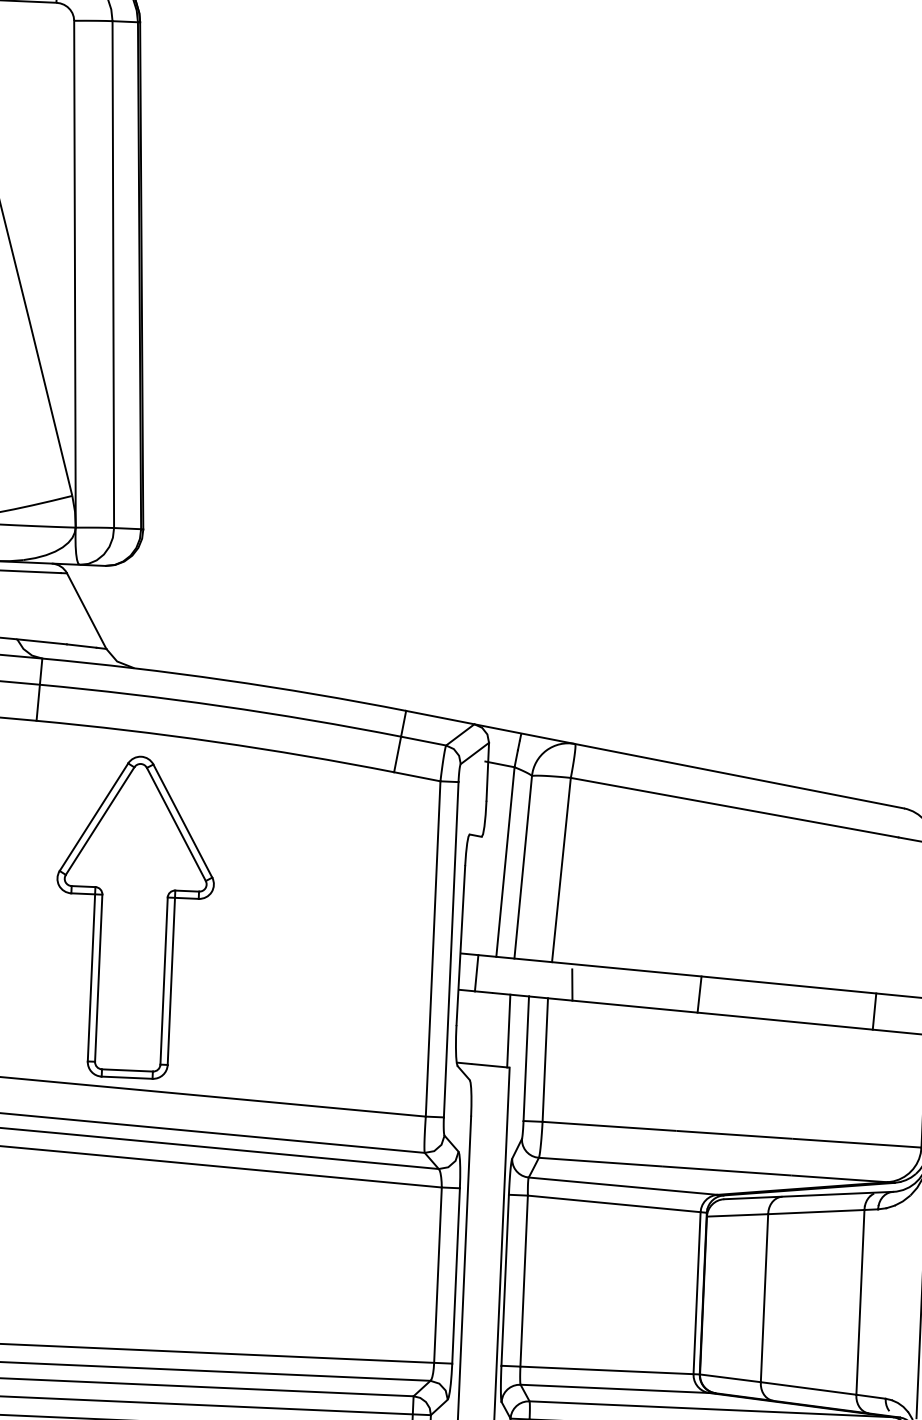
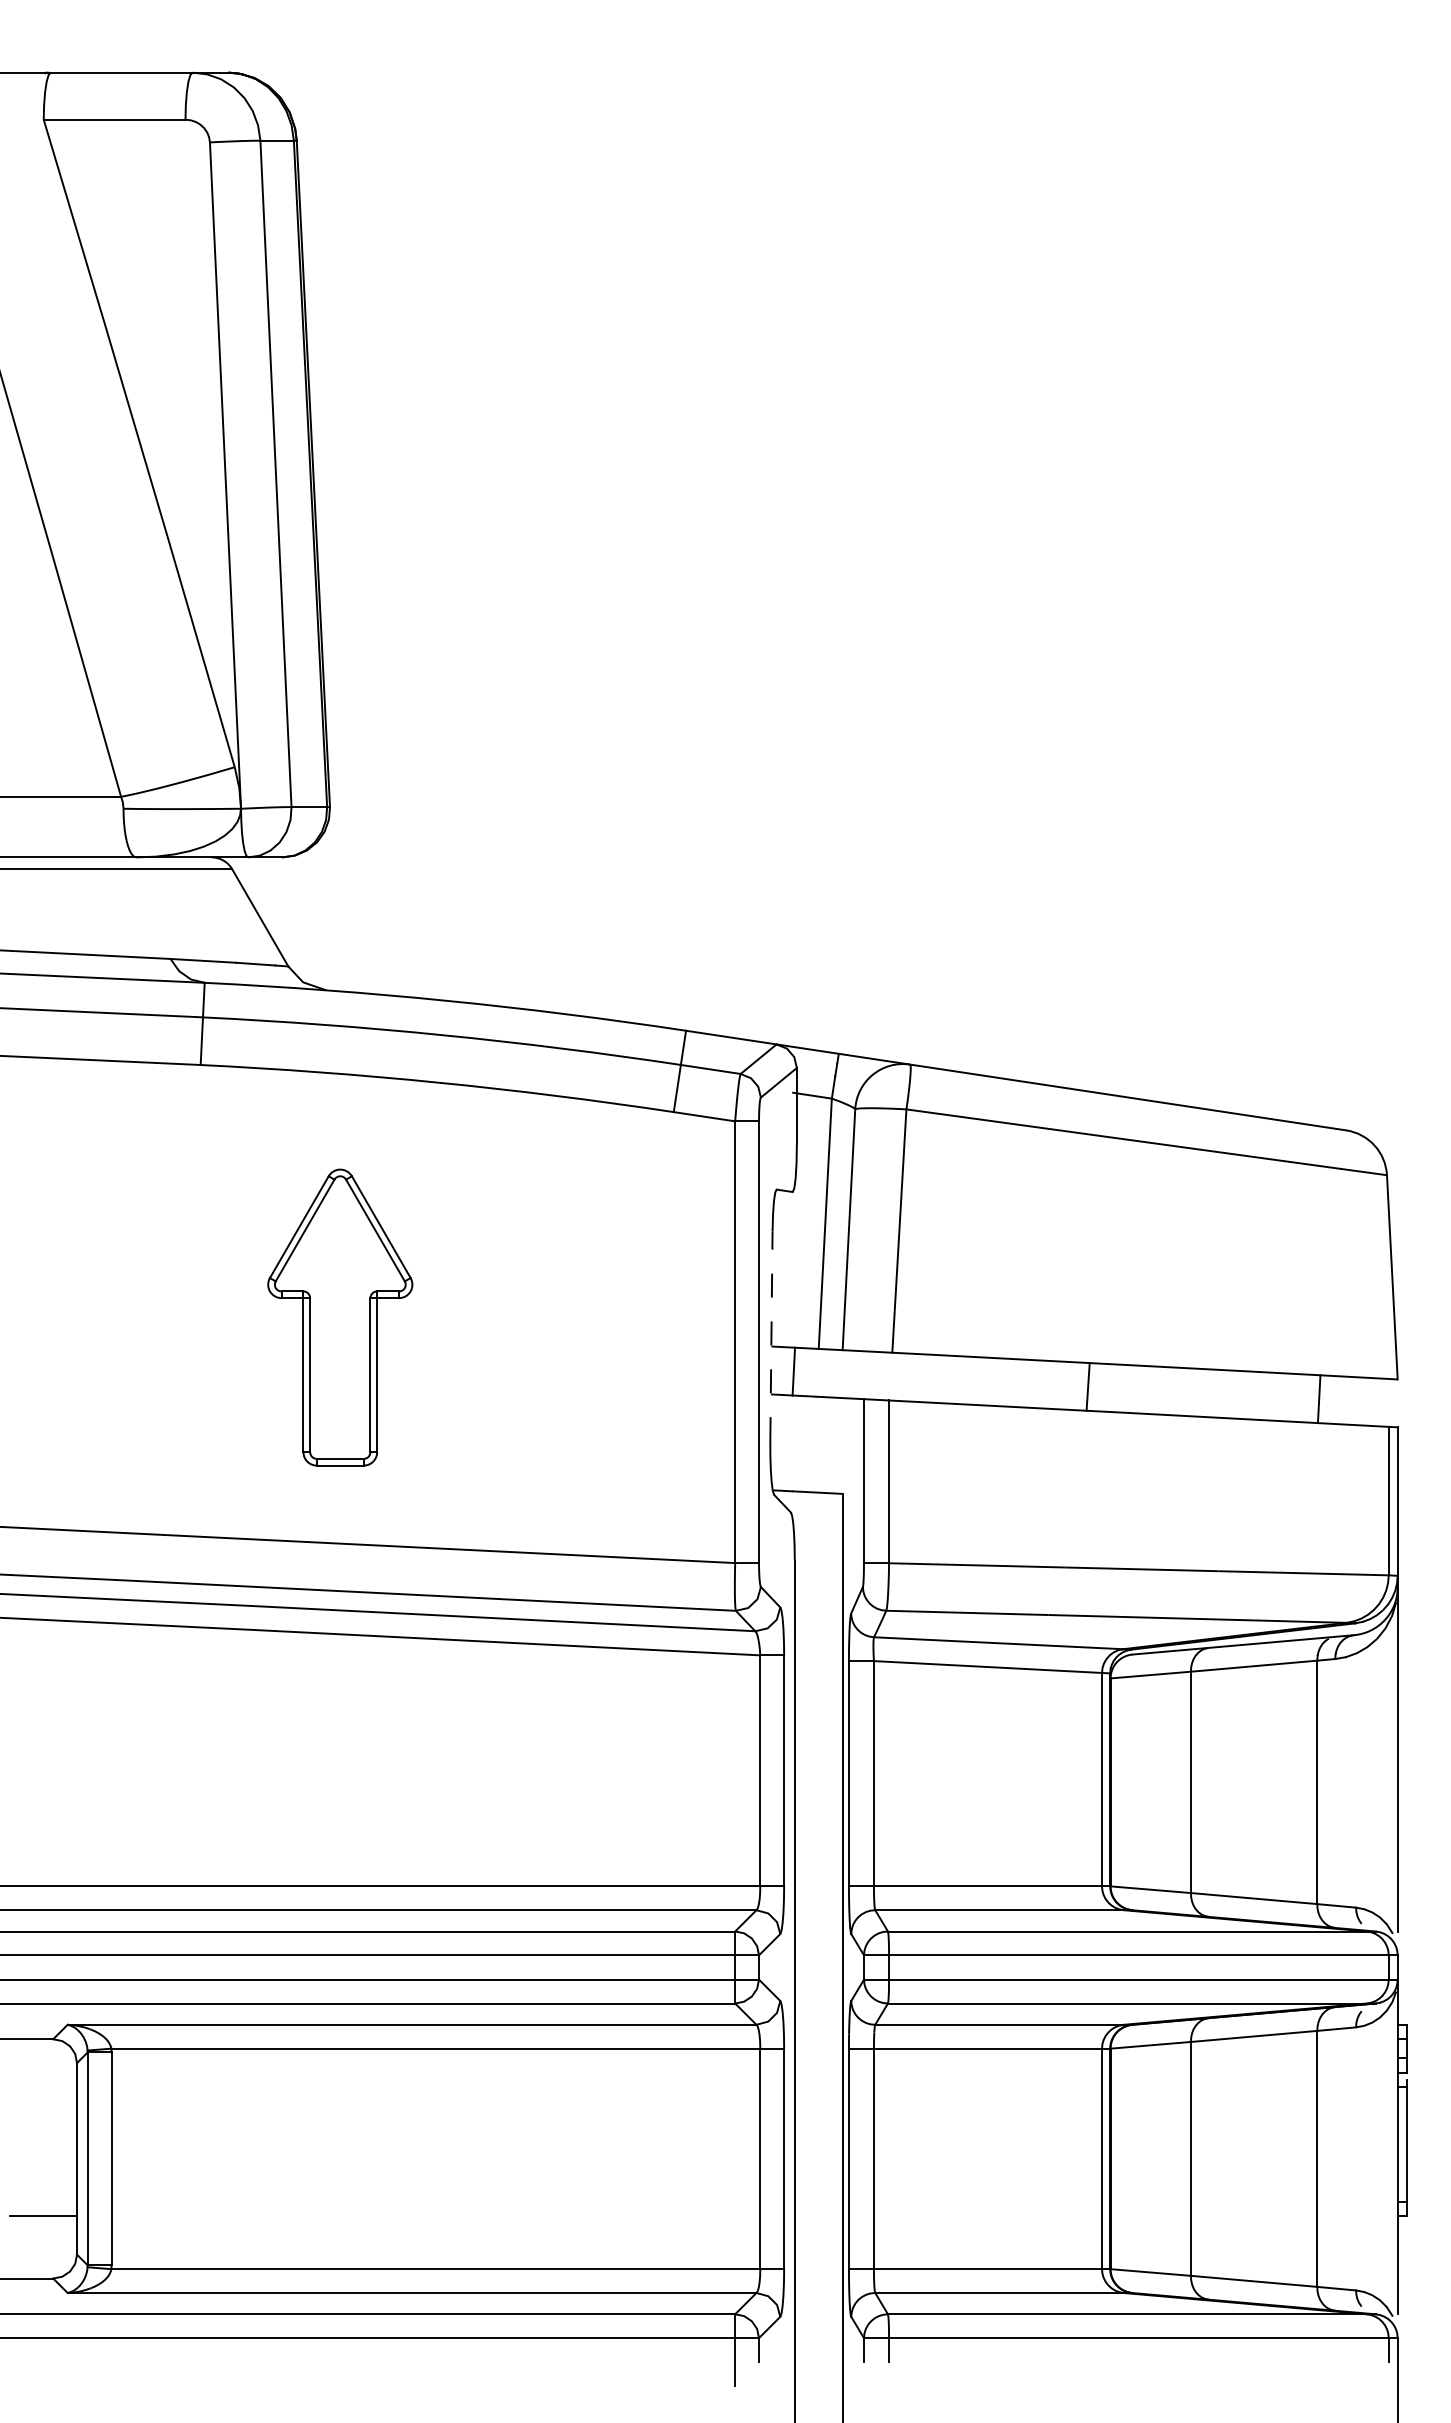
part: (134, 917) -> (340, 1317), size x0.7
line: (460, 945) -> (771, 1336), solid -> dashed
line: (572, 984) -> (920, 1381), removed
line: (508, 1030) -> (839, 1445), removed

